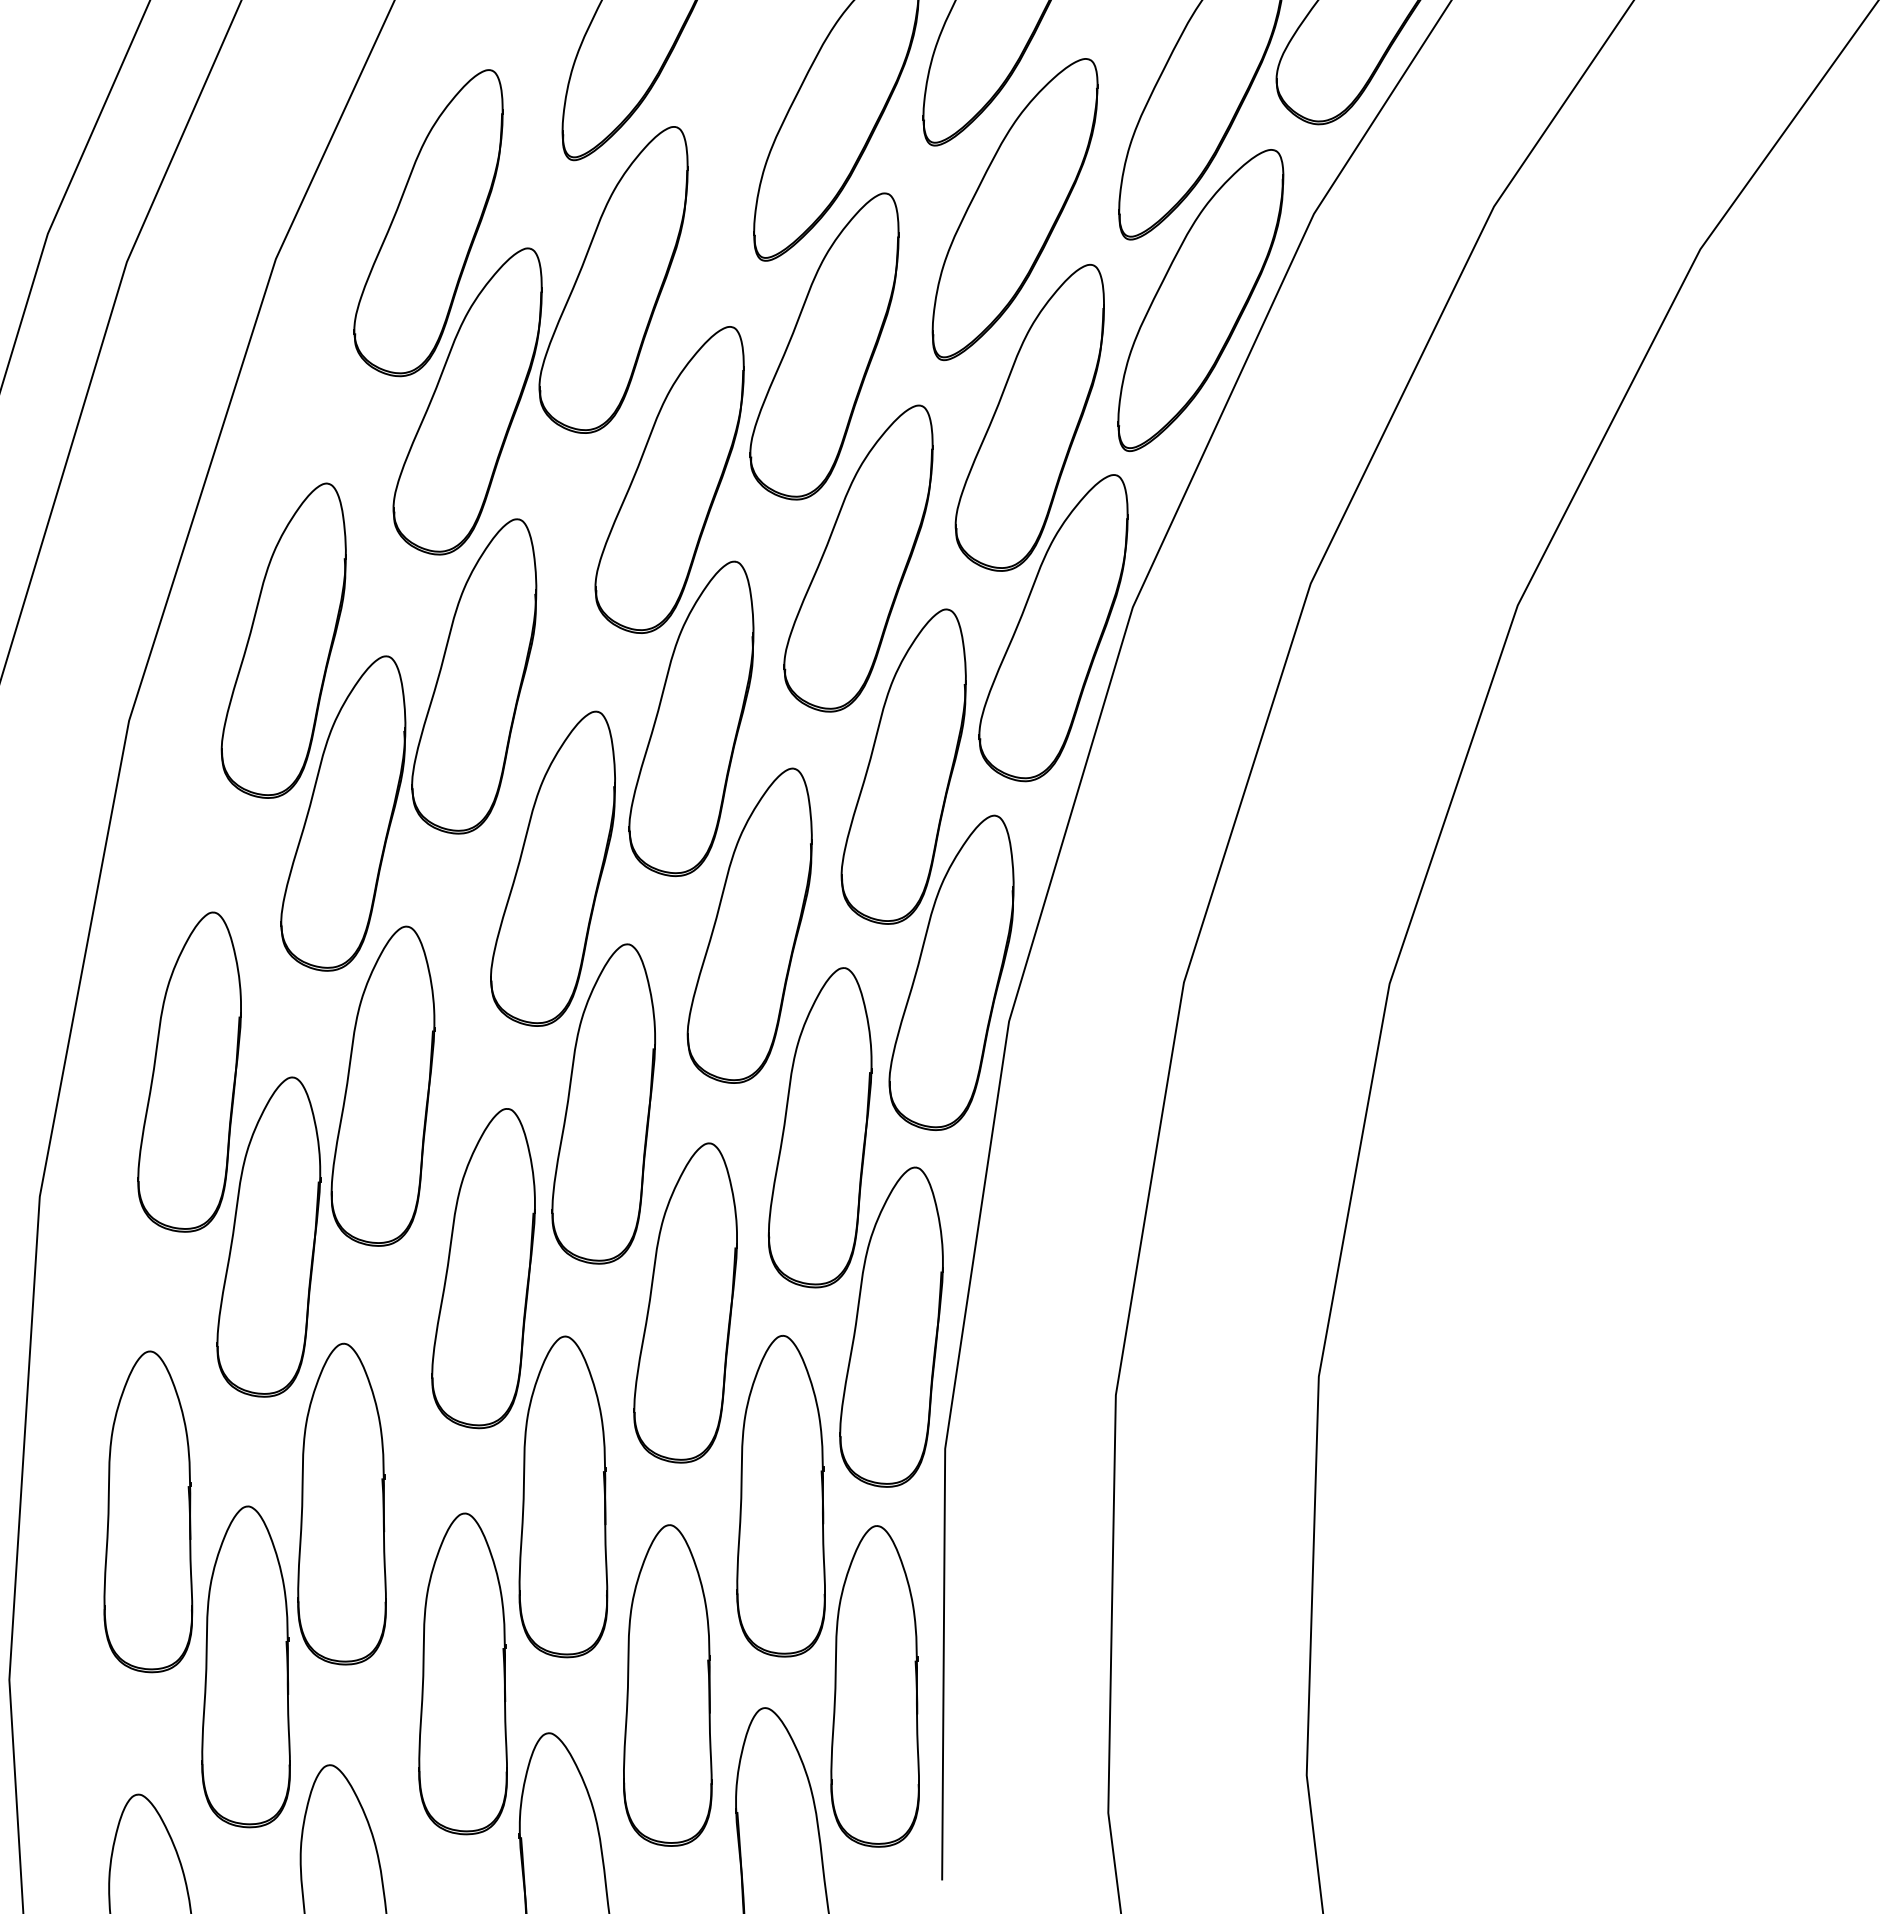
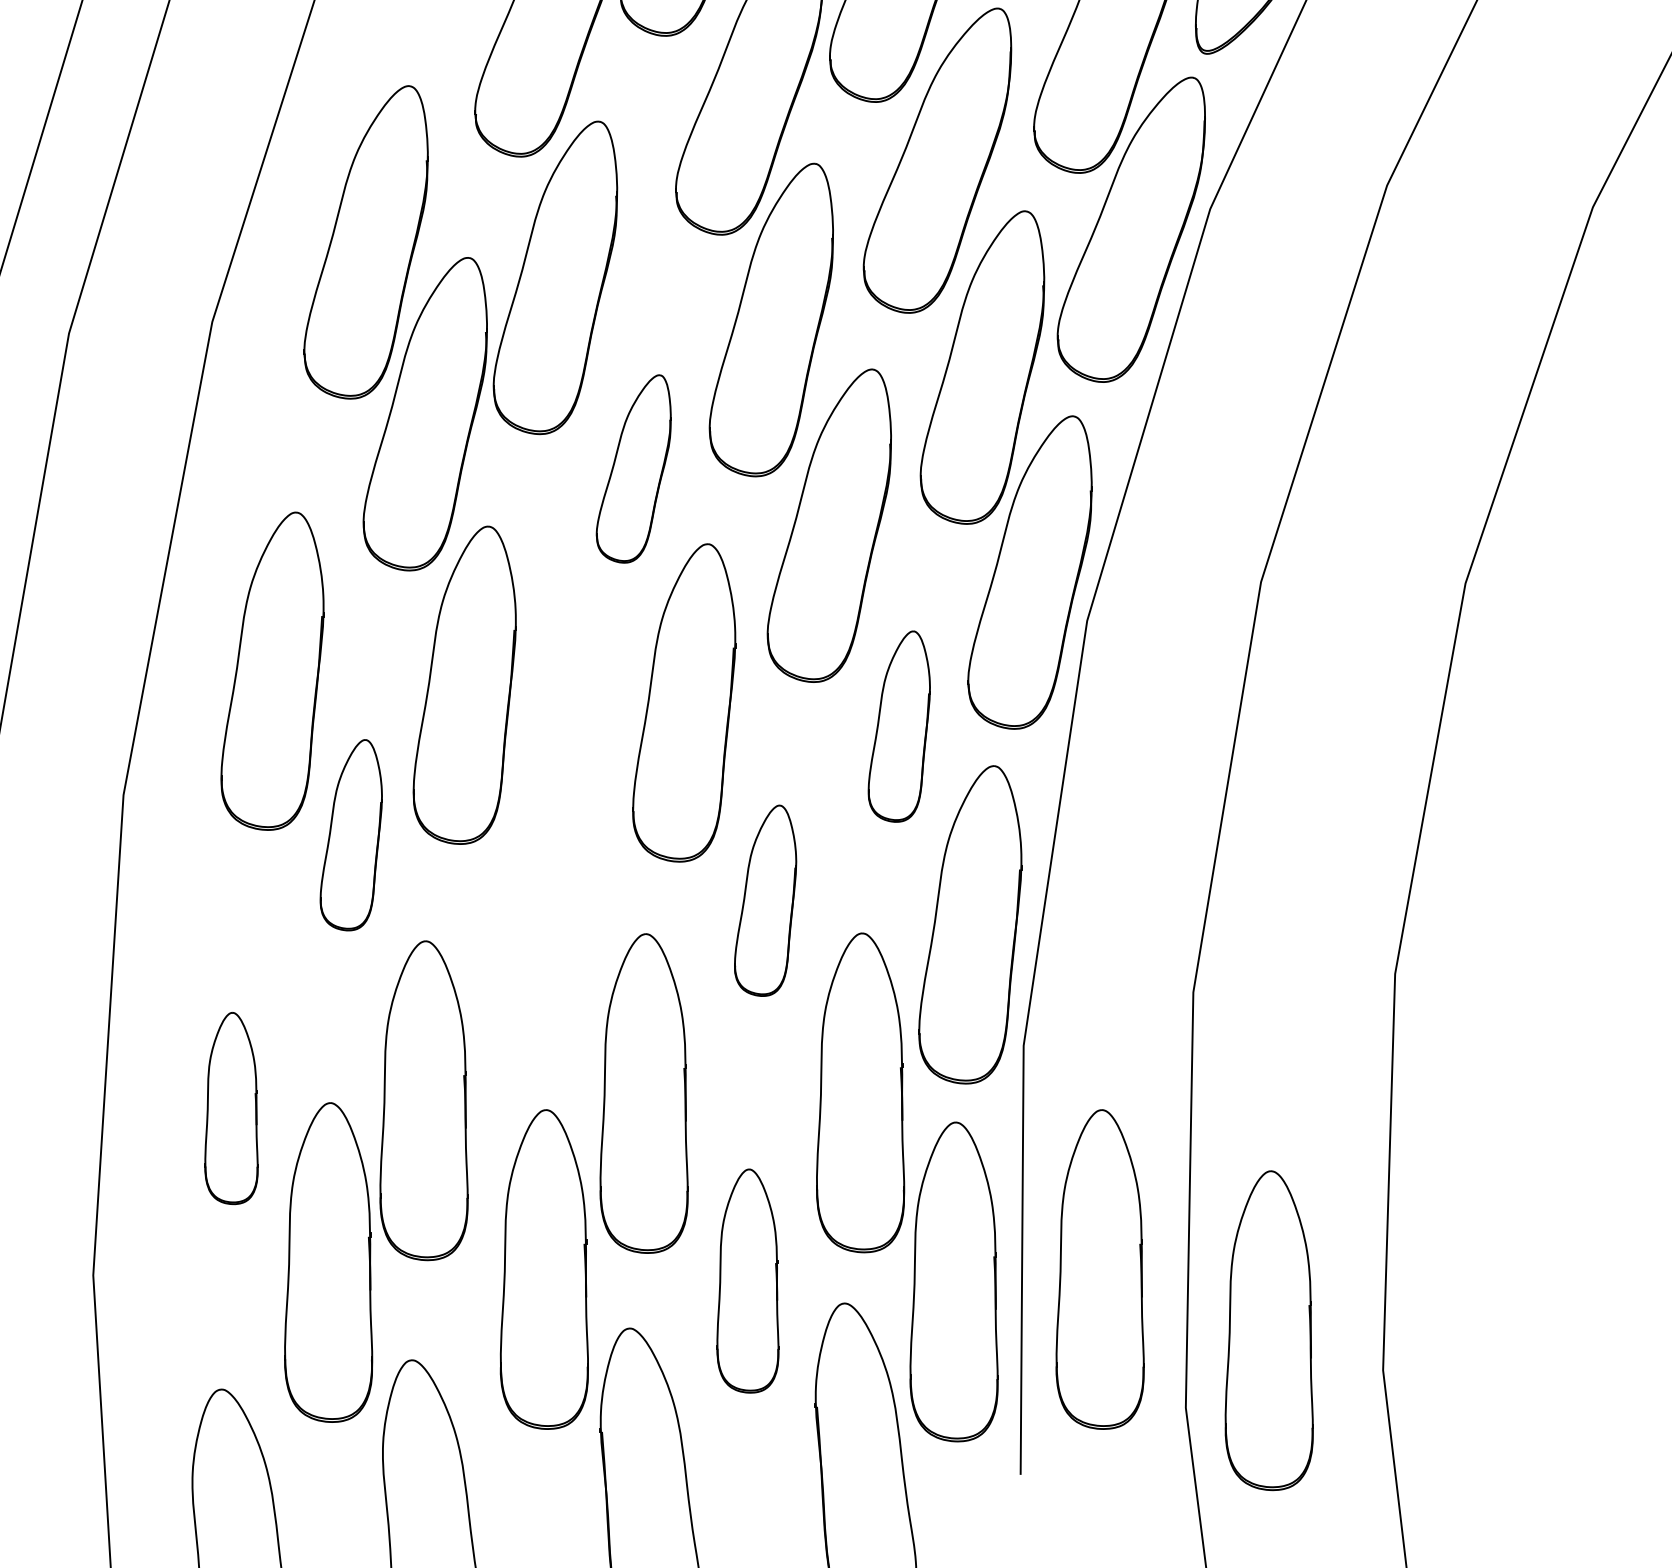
part: (552, 868) -> (633, 468), size x0.6
part: (819, 1127) -> (898, 726), size x0.6
part: (268, 1236) -> (350, 834), size x0.6
part: (483, 1268) -> (564, 866), removed
part: (685, 1302) -> (765, 900), size x0.6
part: (148, 1511) -> (231, 1108), size x0.6
part: (1021, 1673) -> (1099, 1269), added
part: (667, 1685) -> (747, 1281), size x0.7
part: (1191, 1735) -> (1268, 1330), added

